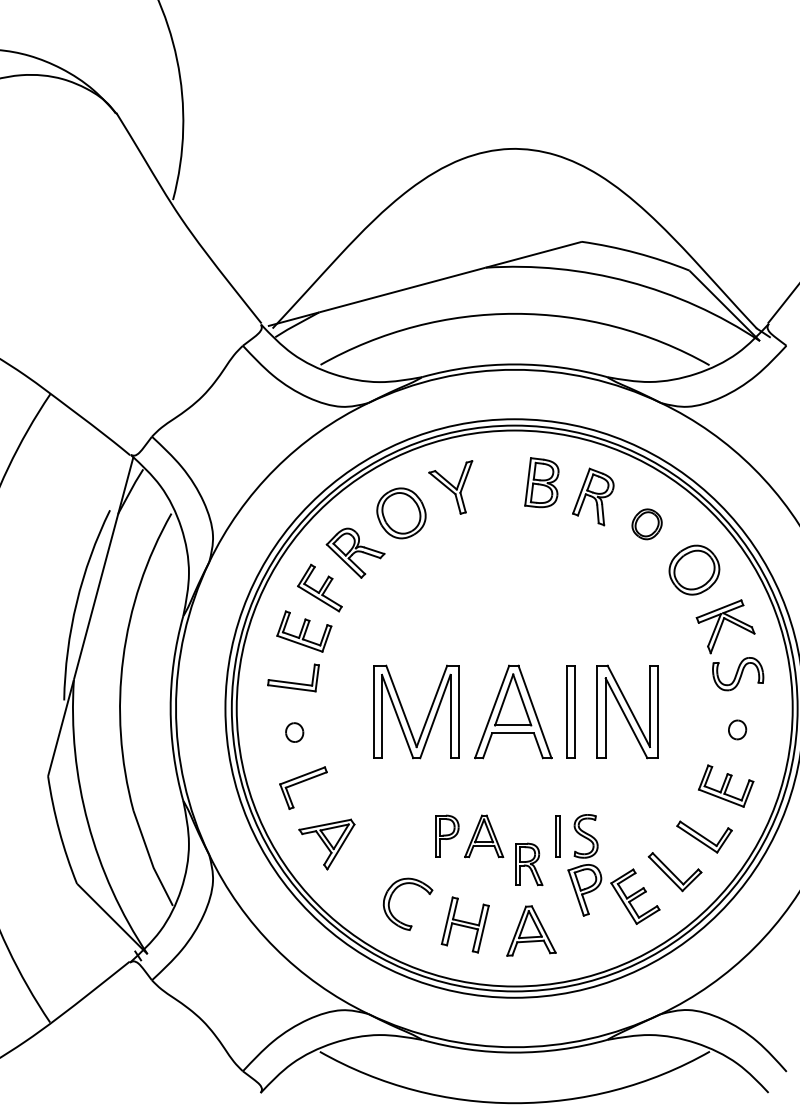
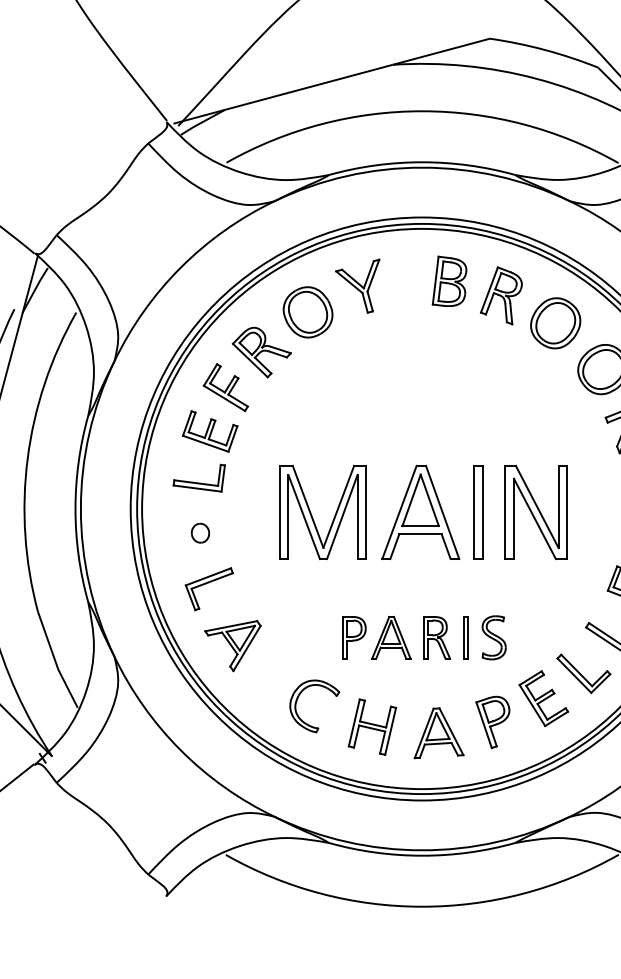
part: (646, 524) -> (554, 323), size x1.67
part: (529, 864) -> (437, 637), moved
part: (584, 890) -> (492, 722), moved

